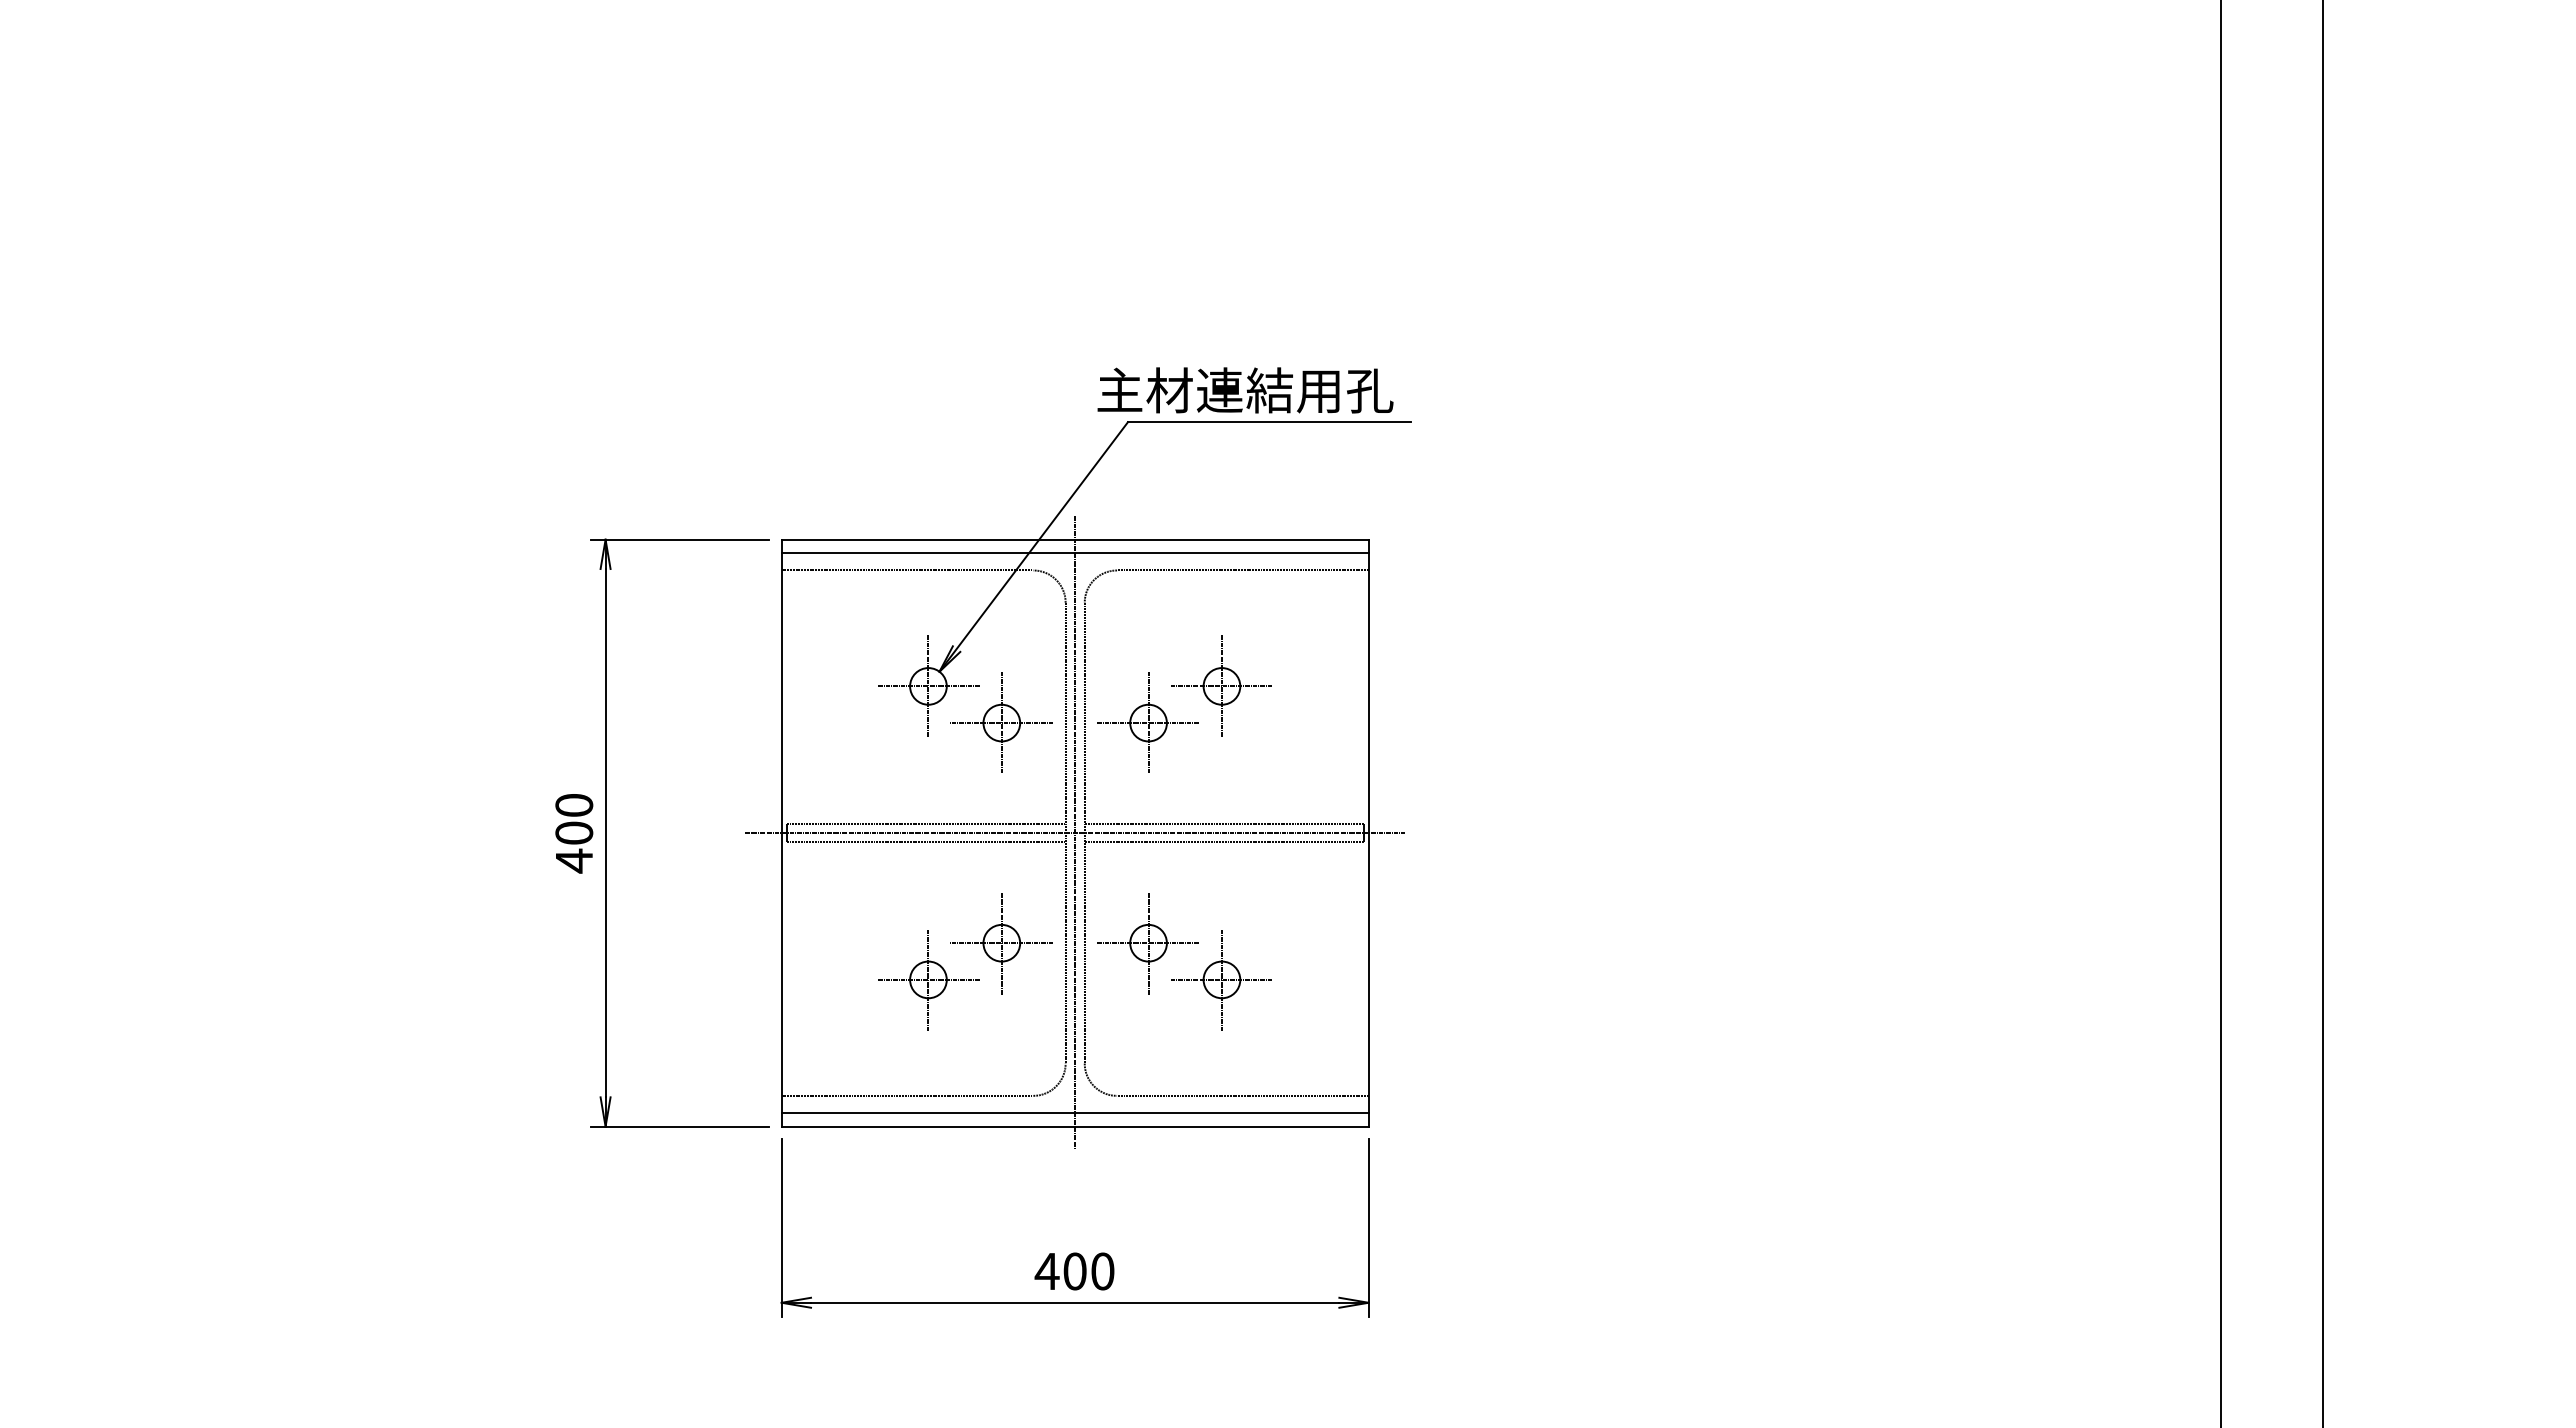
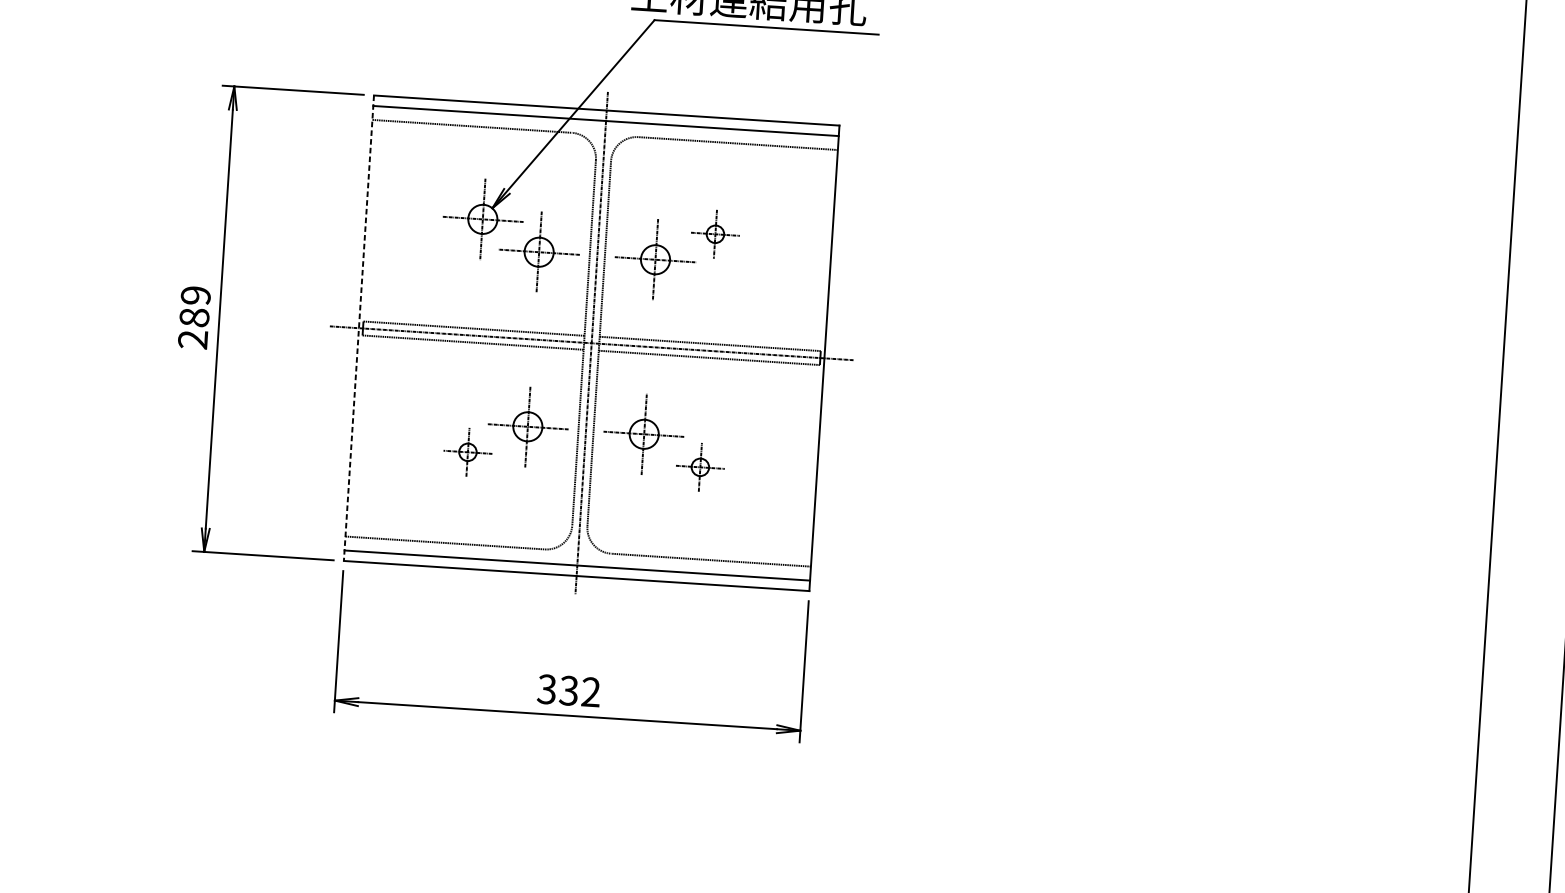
part: (1221, 685) -> (715, 233), size x0.6
text: (574, 833) -> (194, 317), 400 -> 289
line: (781, 833) -> (358, 328), solid -> dashed
part: (928, 980) -> (467, 452), size x0.6
part: (1221, 980) -> (700, 467), size x0.6
text: (1074, 1271) -> (568, 690), 400 -> 332

